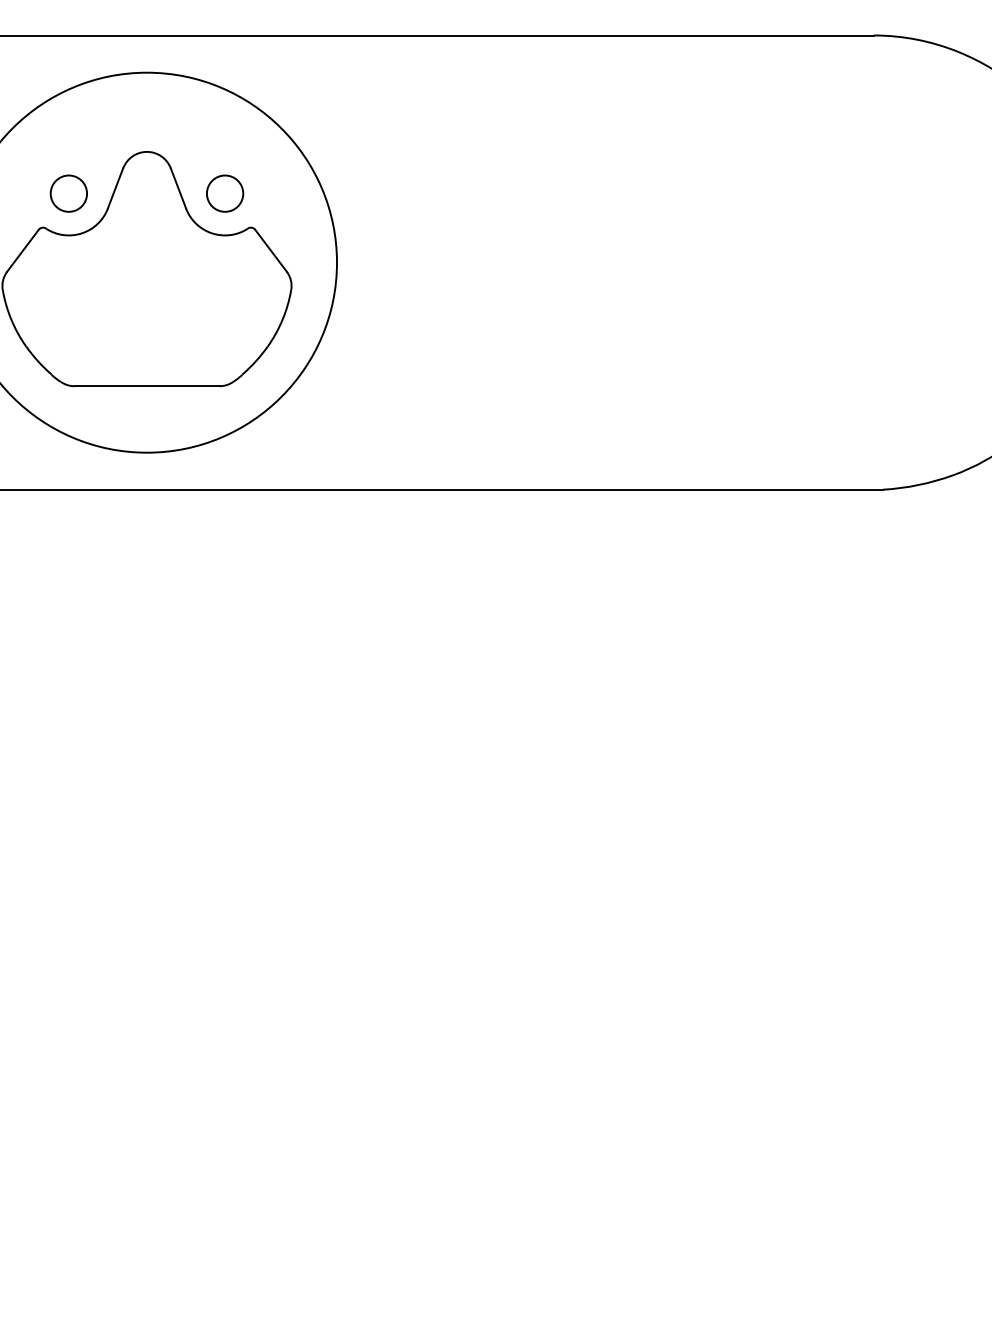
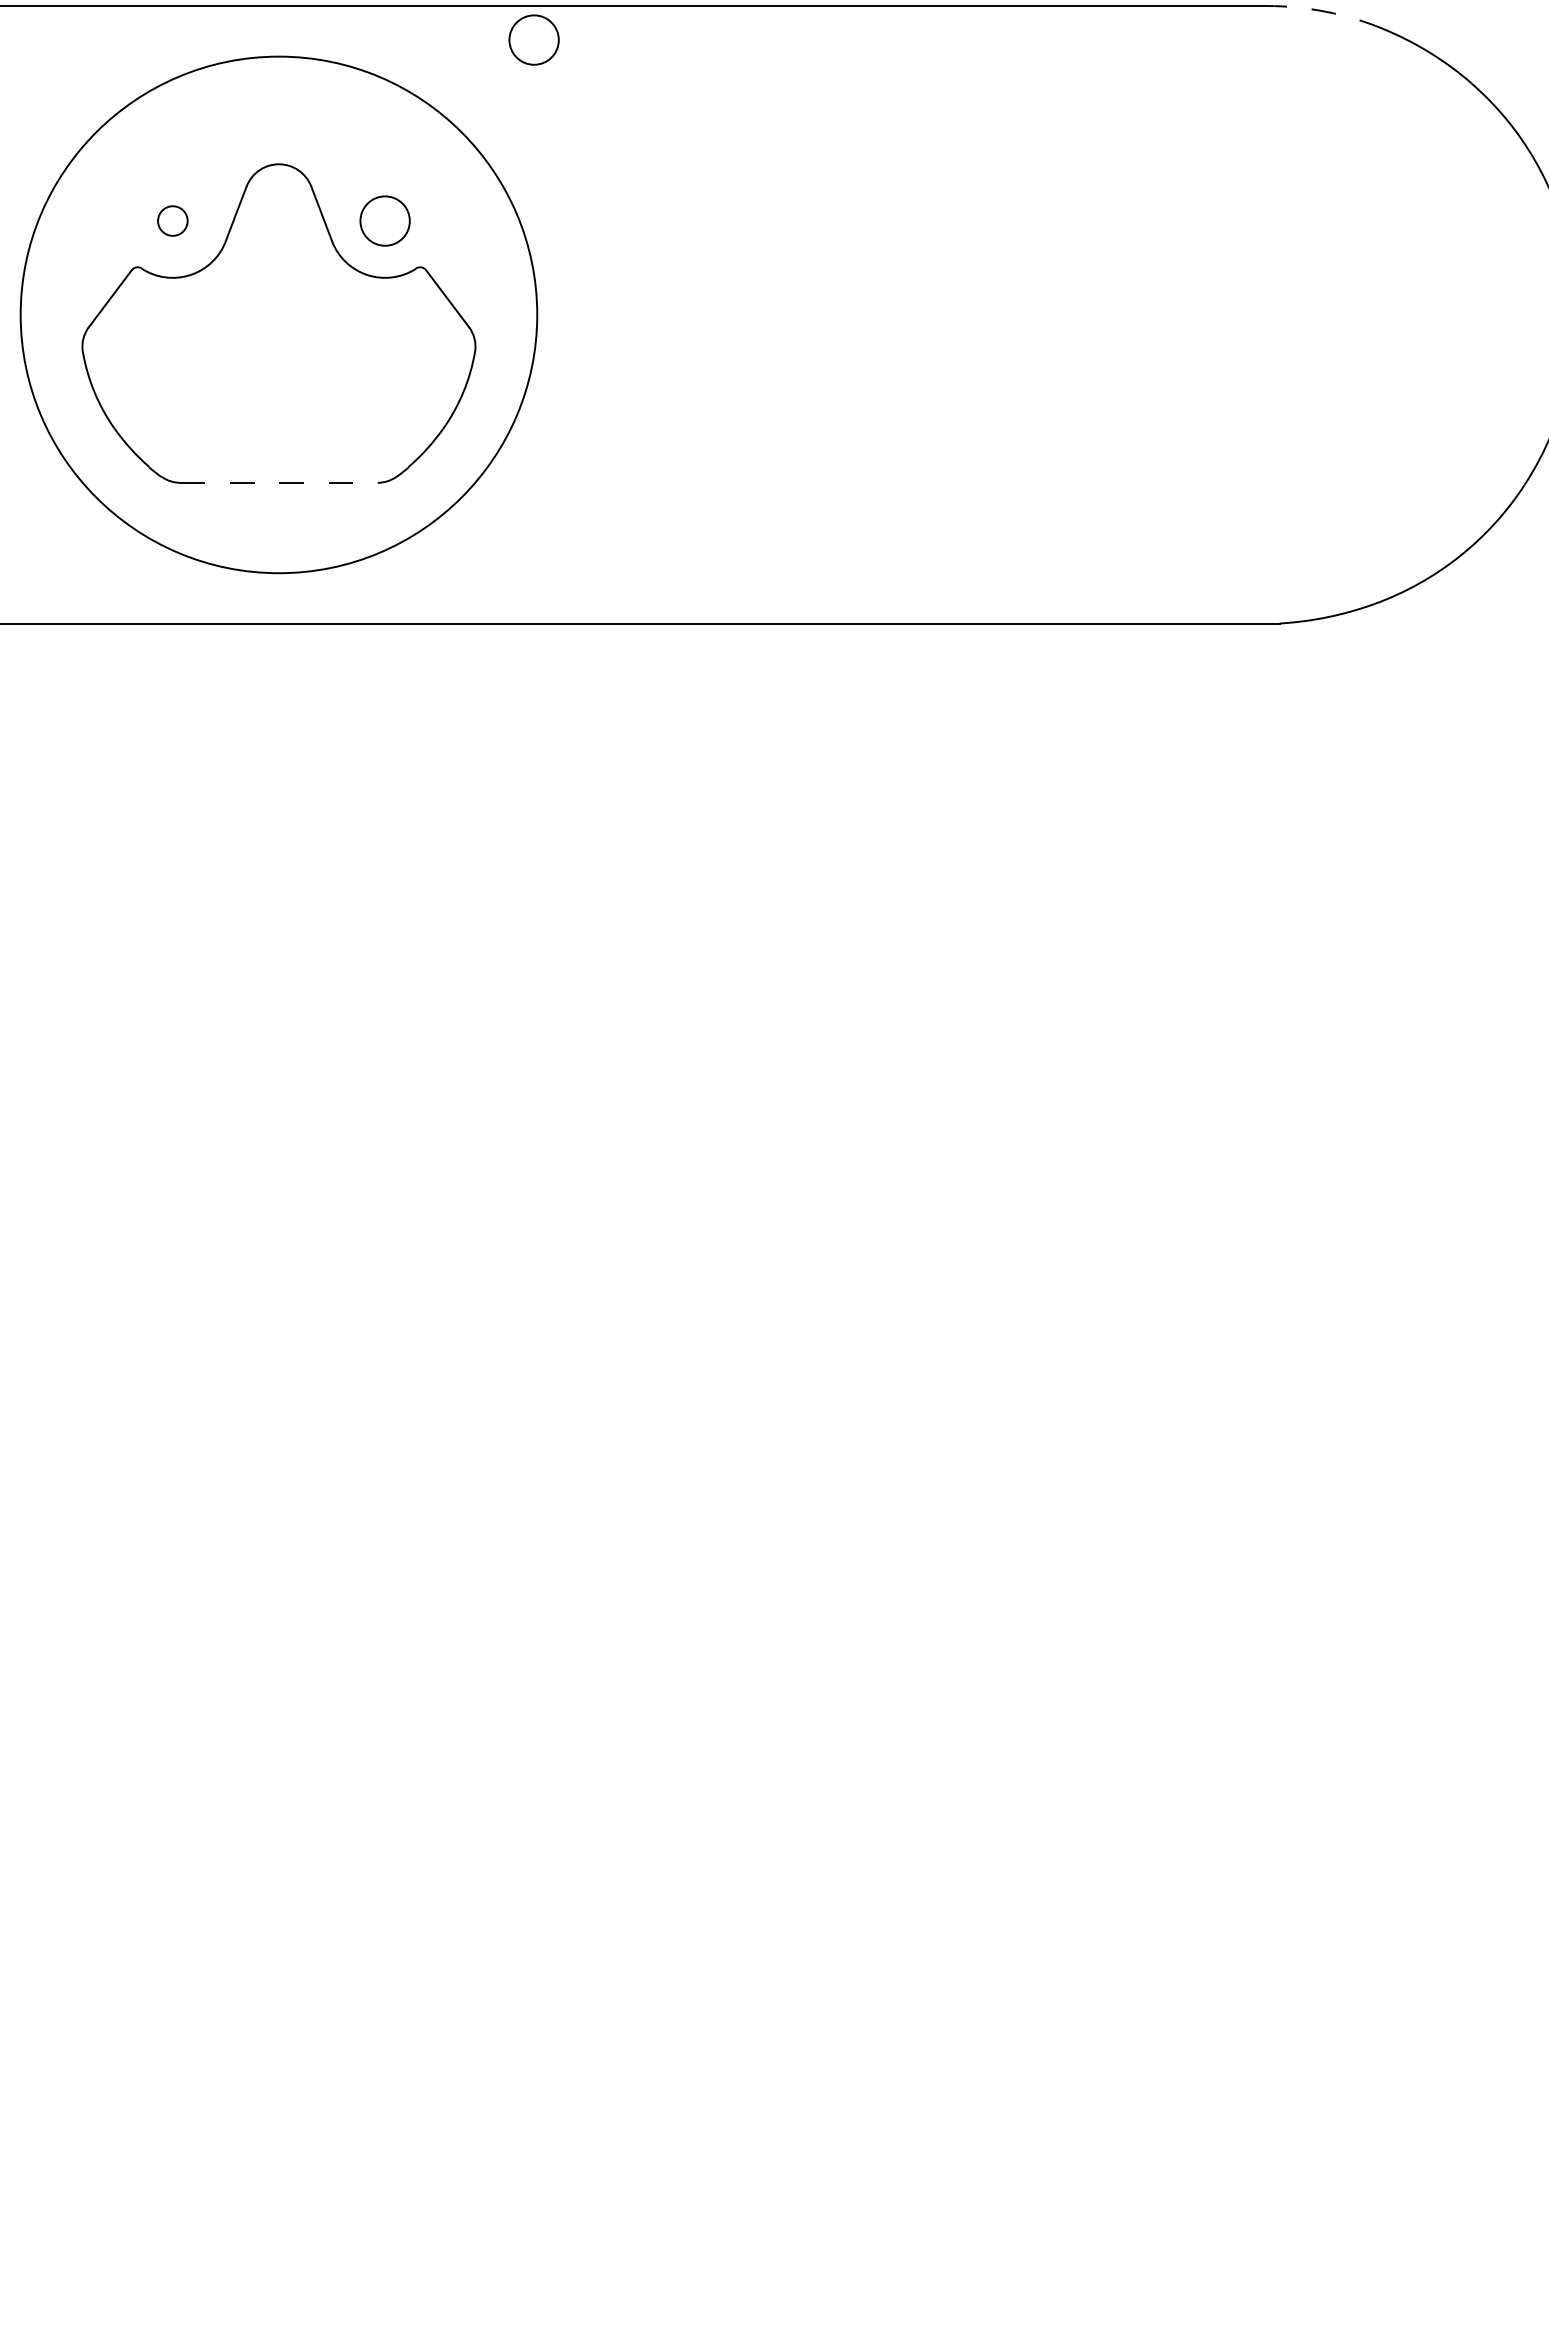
arc: (917, 39) -> (1326, 11), solid -> dashed
circle: (334, 60) -> (533, 39), added
circle: (68, 193) -> (172, 220), size x0.6
line: (147, 385) -> (279, 482), solid -> dashed

